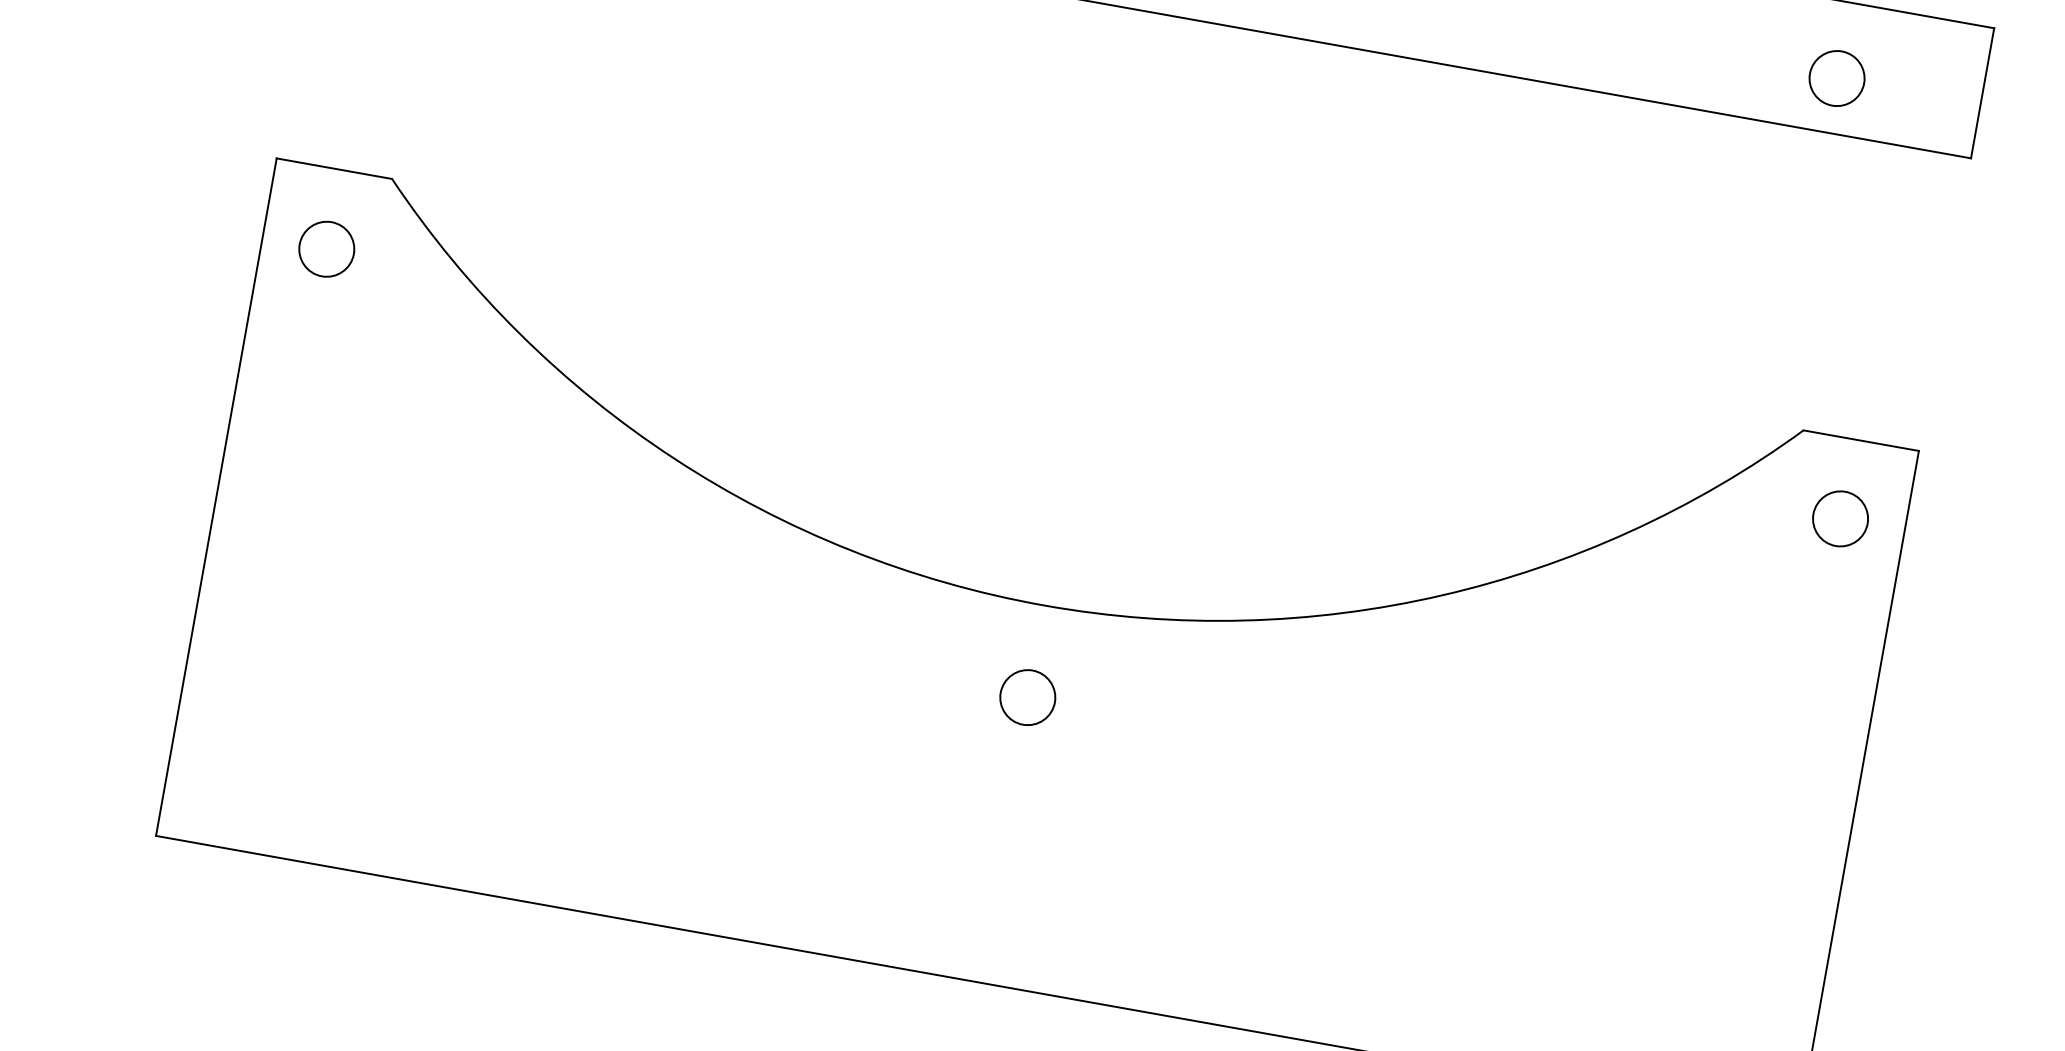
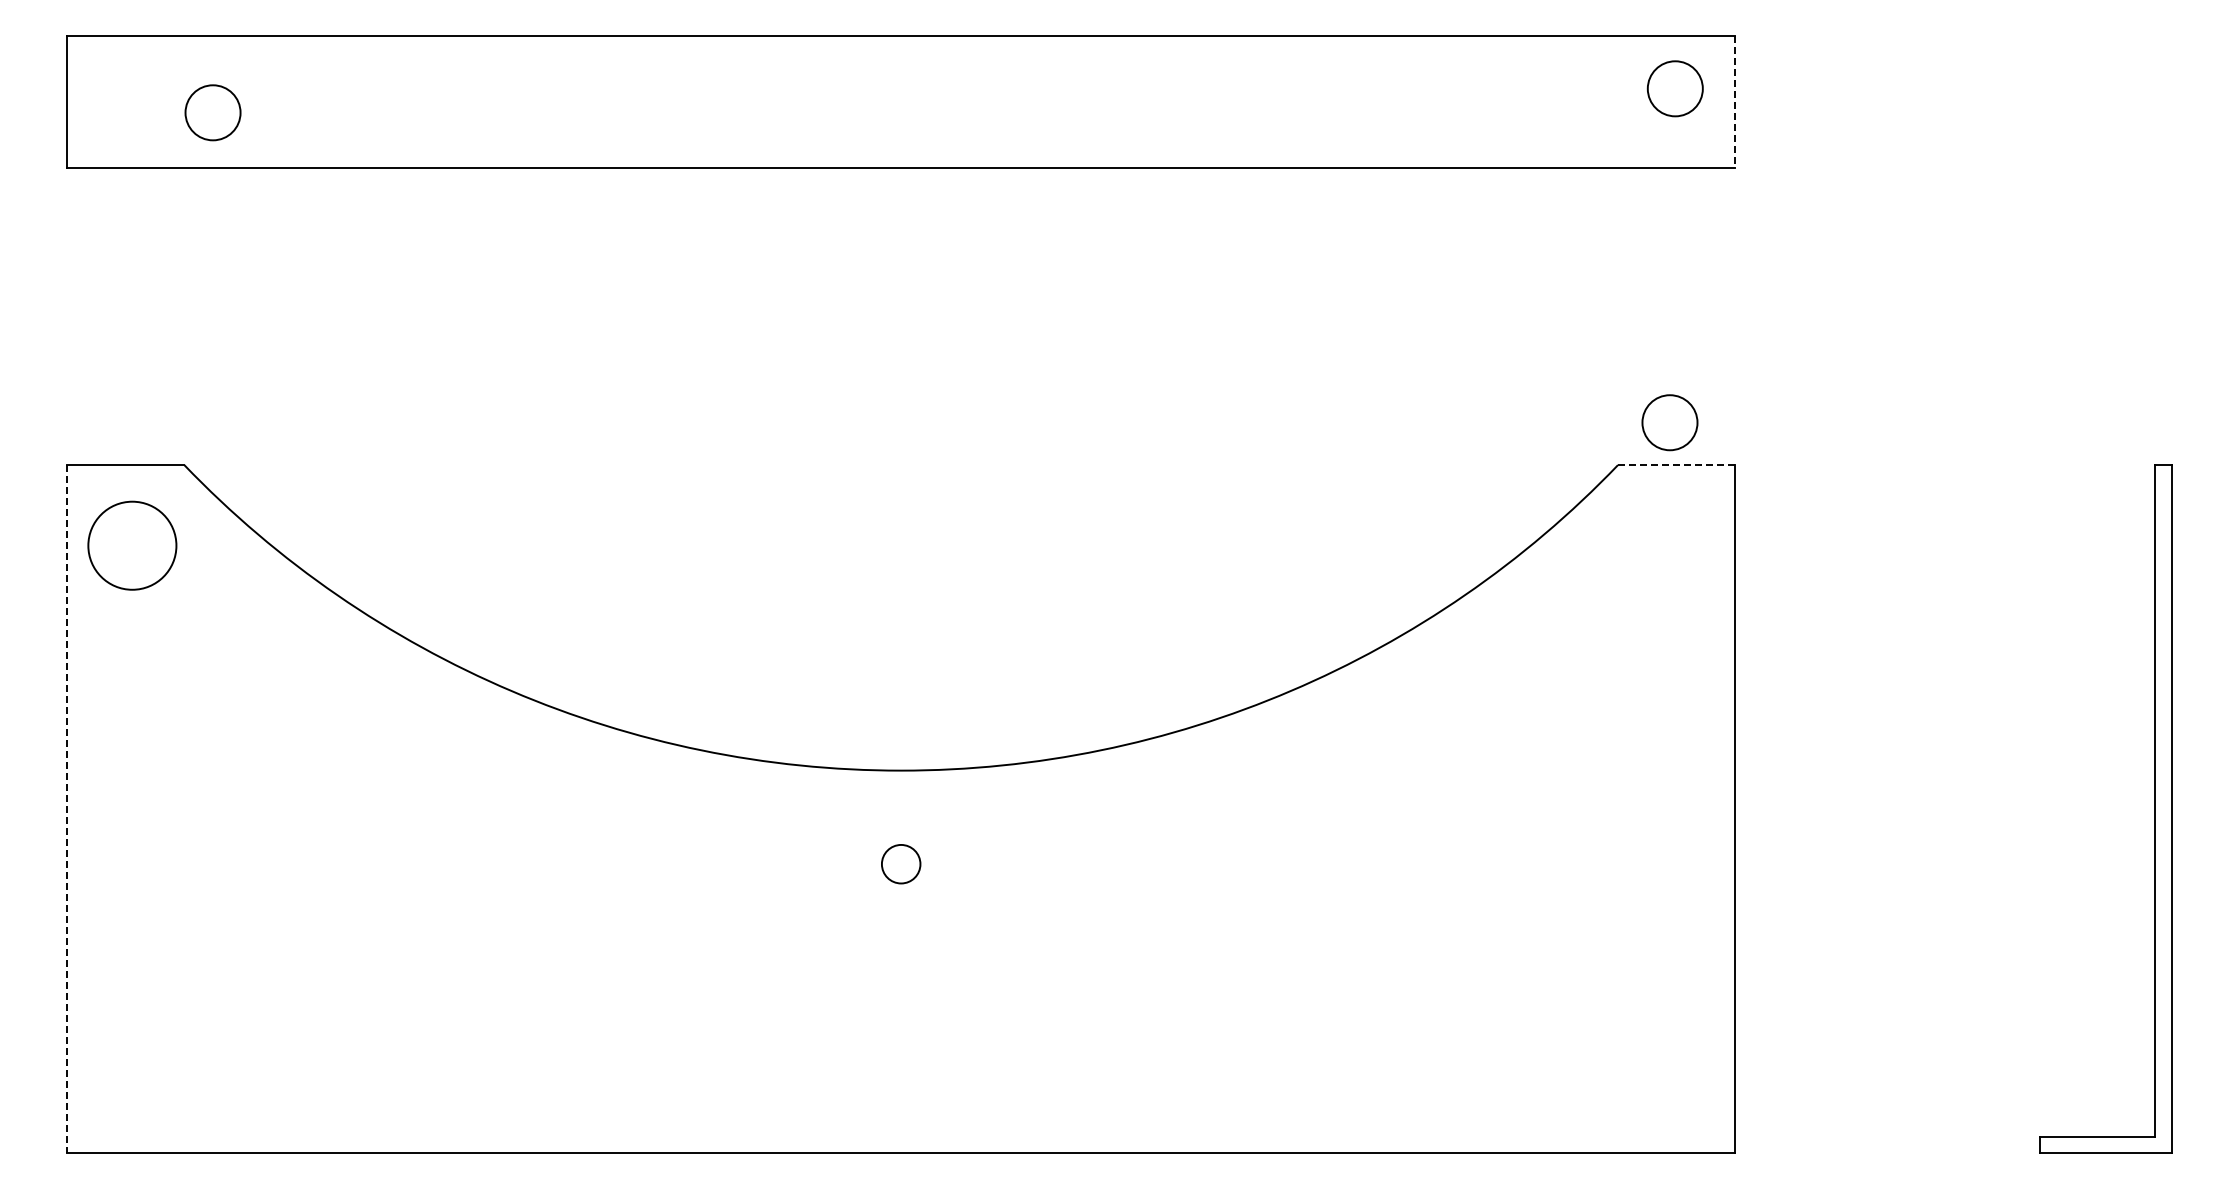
circle: (1836, 78) -> (1674, 88), moved
line: (1982, 94) -> (1735, 102), solid -> dashed
circle: (325, 248) -> (131, 545), size x1.6
line: (1861, 441) -> (1676, 465), solid -> dashed
line: (216, 497) -> (67, 809), solid -> dashed
circle: (1840, 518) -> (1669, 422), moved
circle: (1027, 696) -> (900, 863), size x0.7

